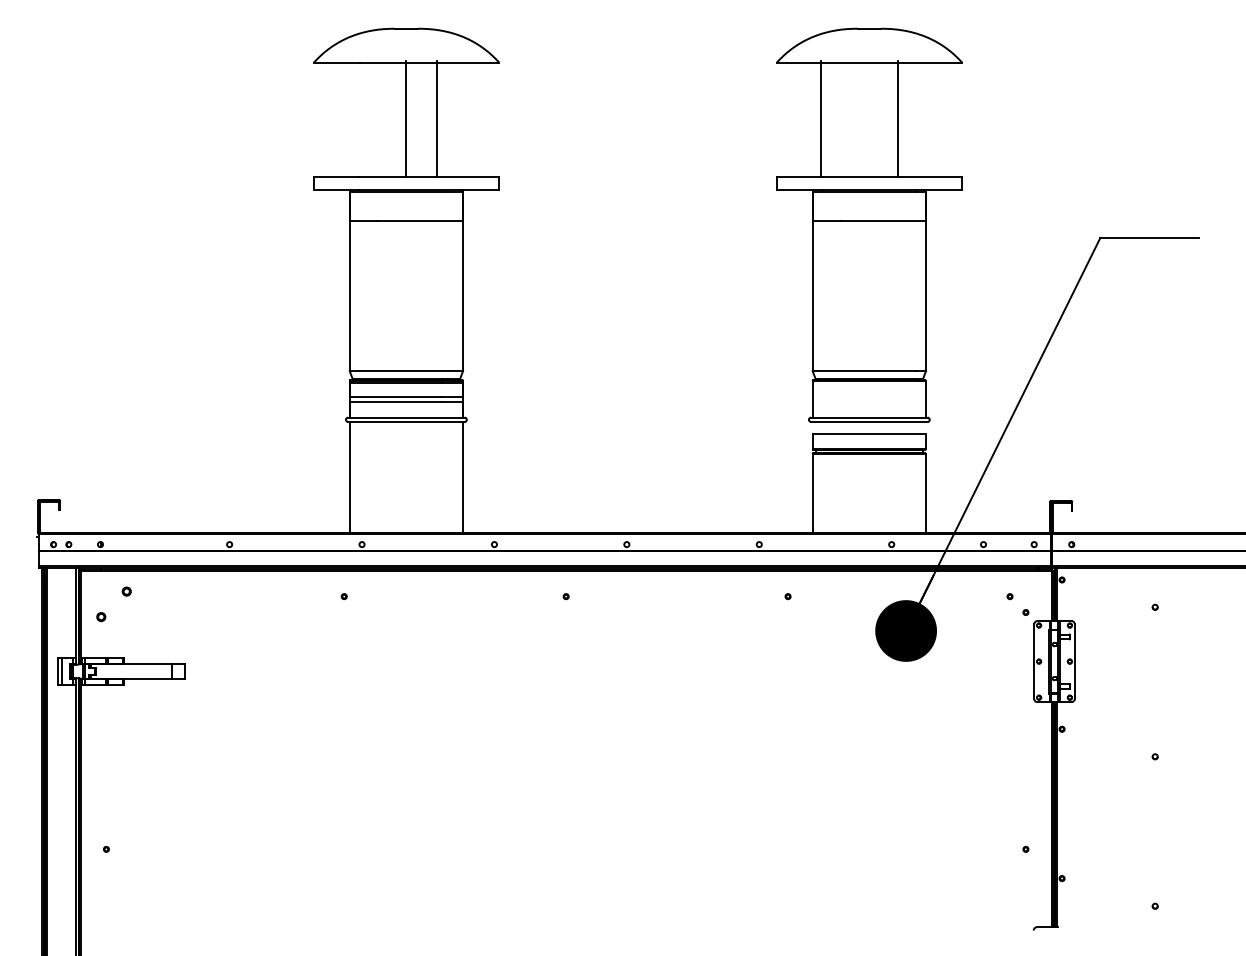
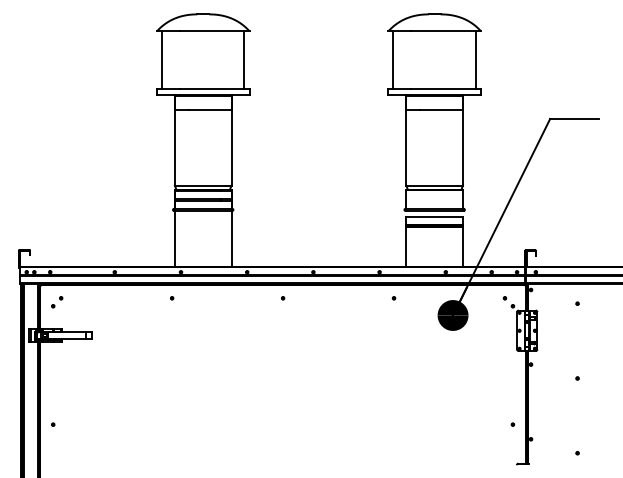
line: (406, 118) -> (162, 59), moved
line: (436, 118) -> (244, 59), moved
line: (821, 118) -> (393, 59), moved
line: (897, 118) -> (475, 59), moved
part: (114, 605) -> (57, 302), size x0.62

